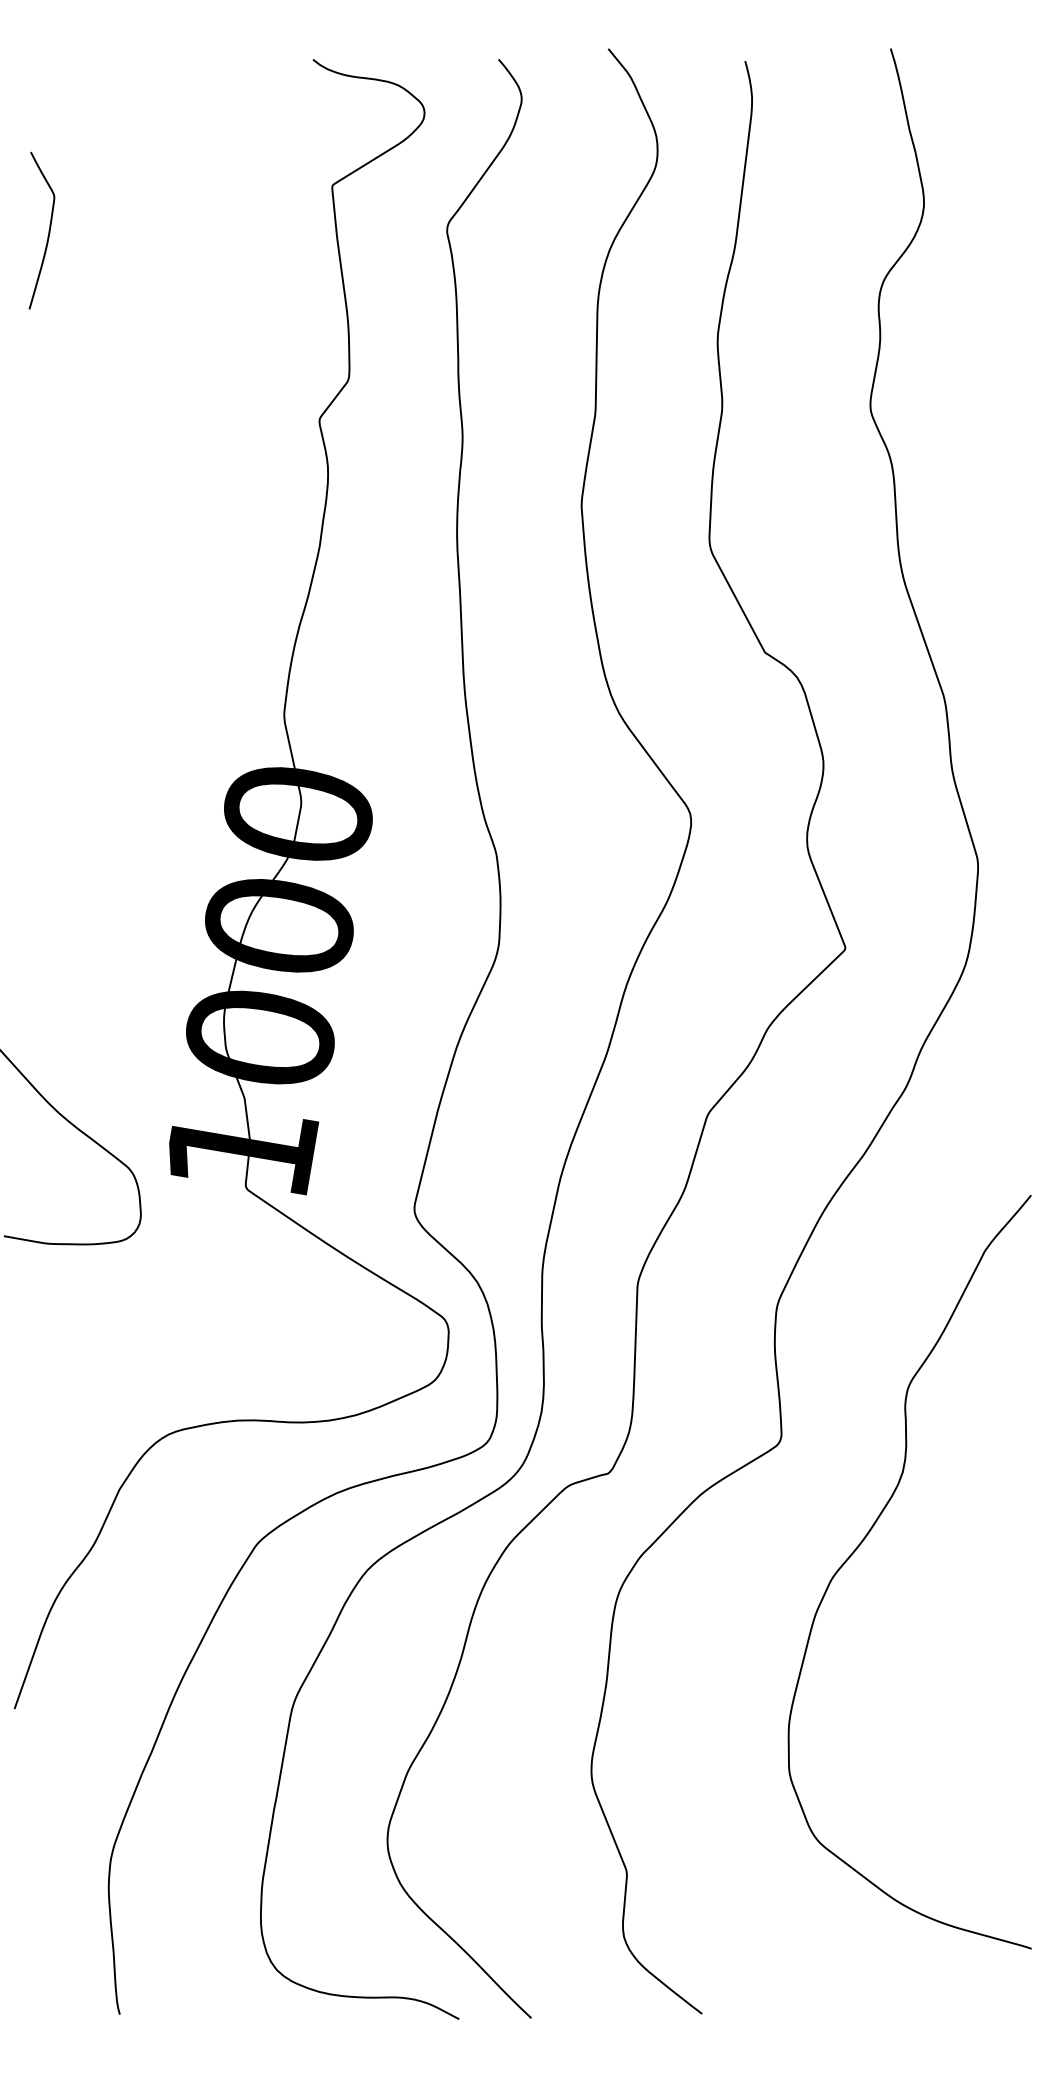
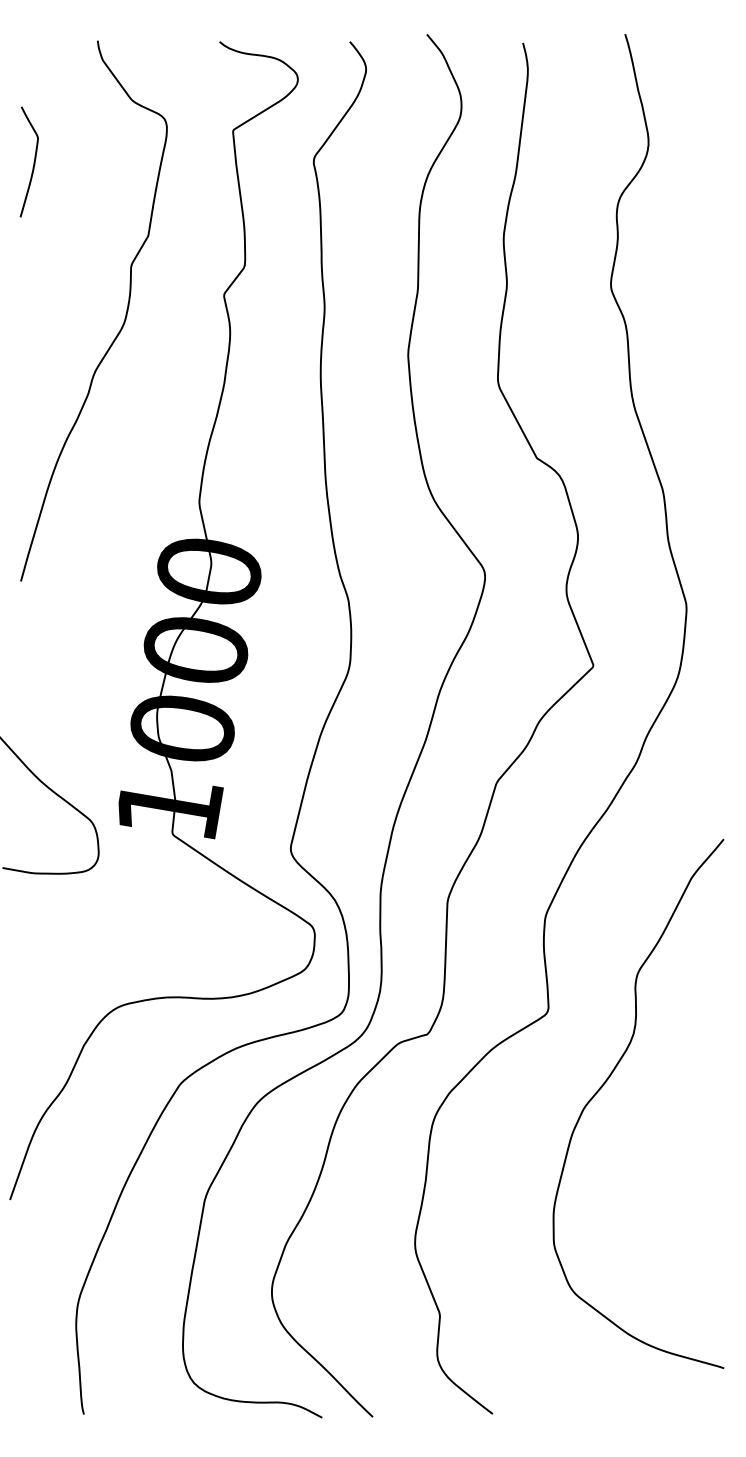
curve: (176, 457) -> (123, 321), added

